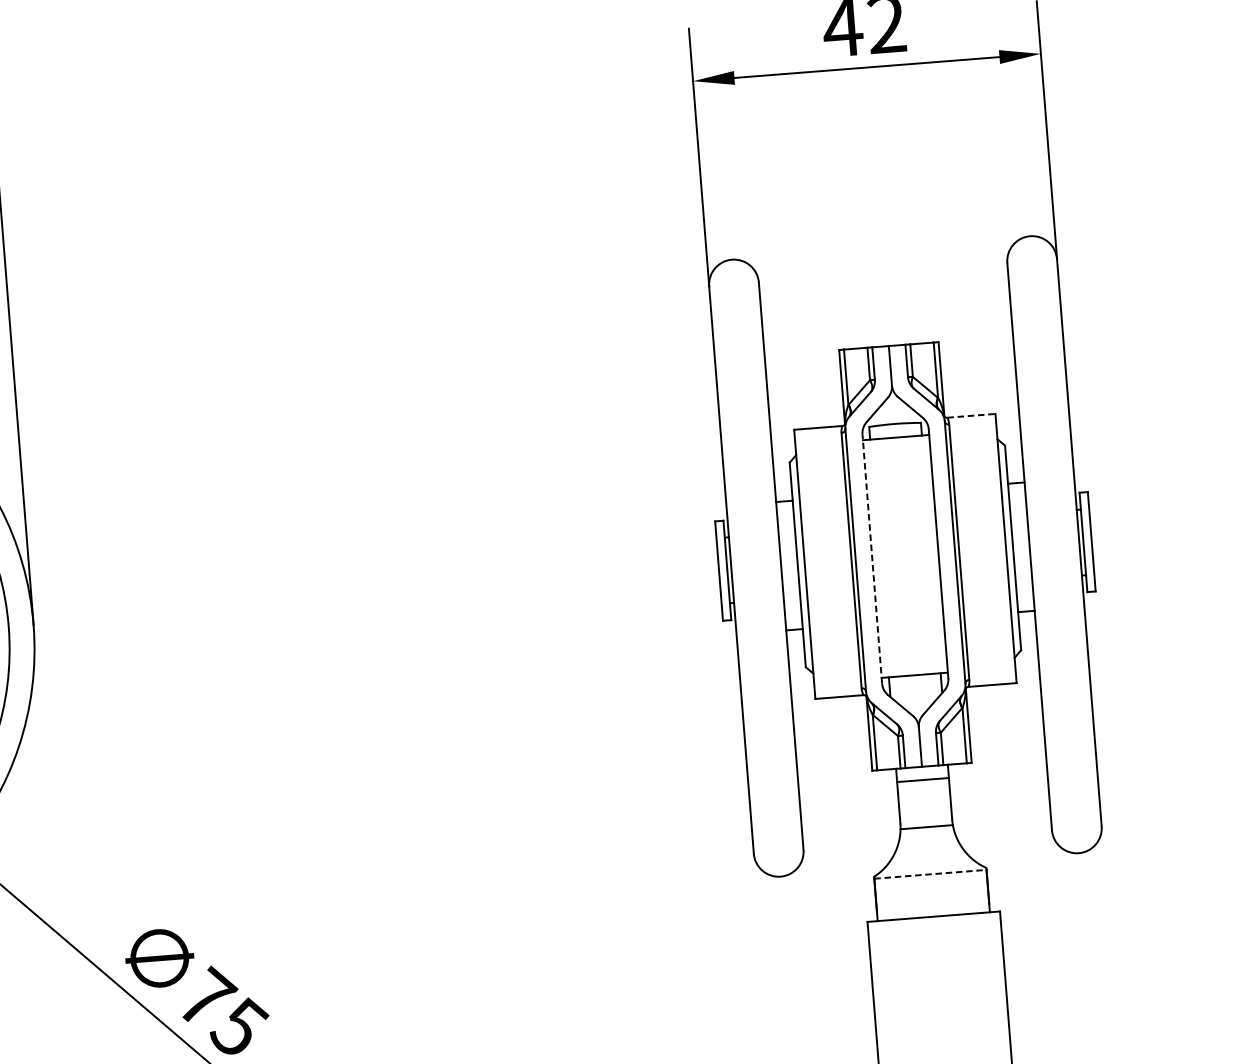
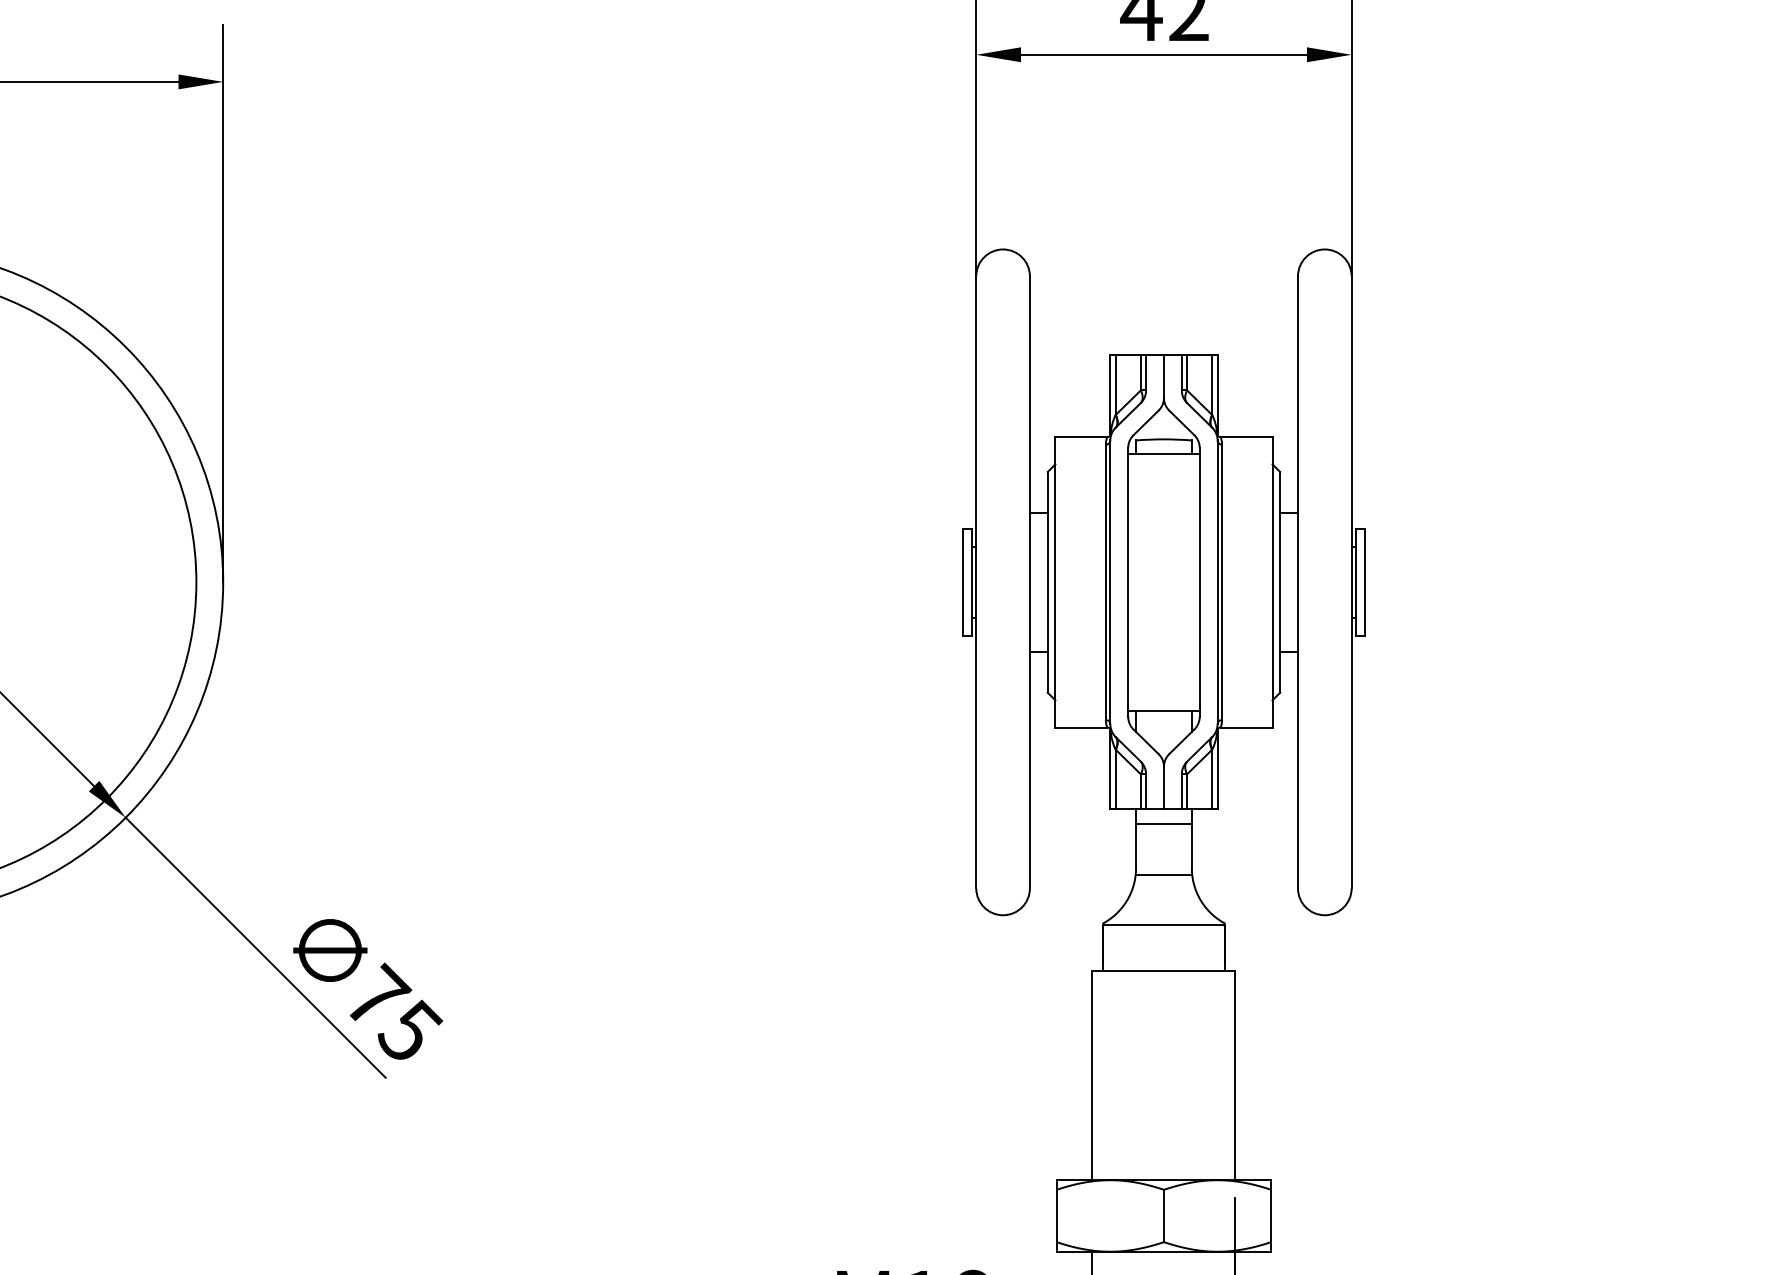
line: (971, 416) -> (1246, 437), dashed -> solid
line: (872, 558) -> (1128, 581), dashed -> solid
line: (930, 874) -> (1163, 925), dashed -> solid

